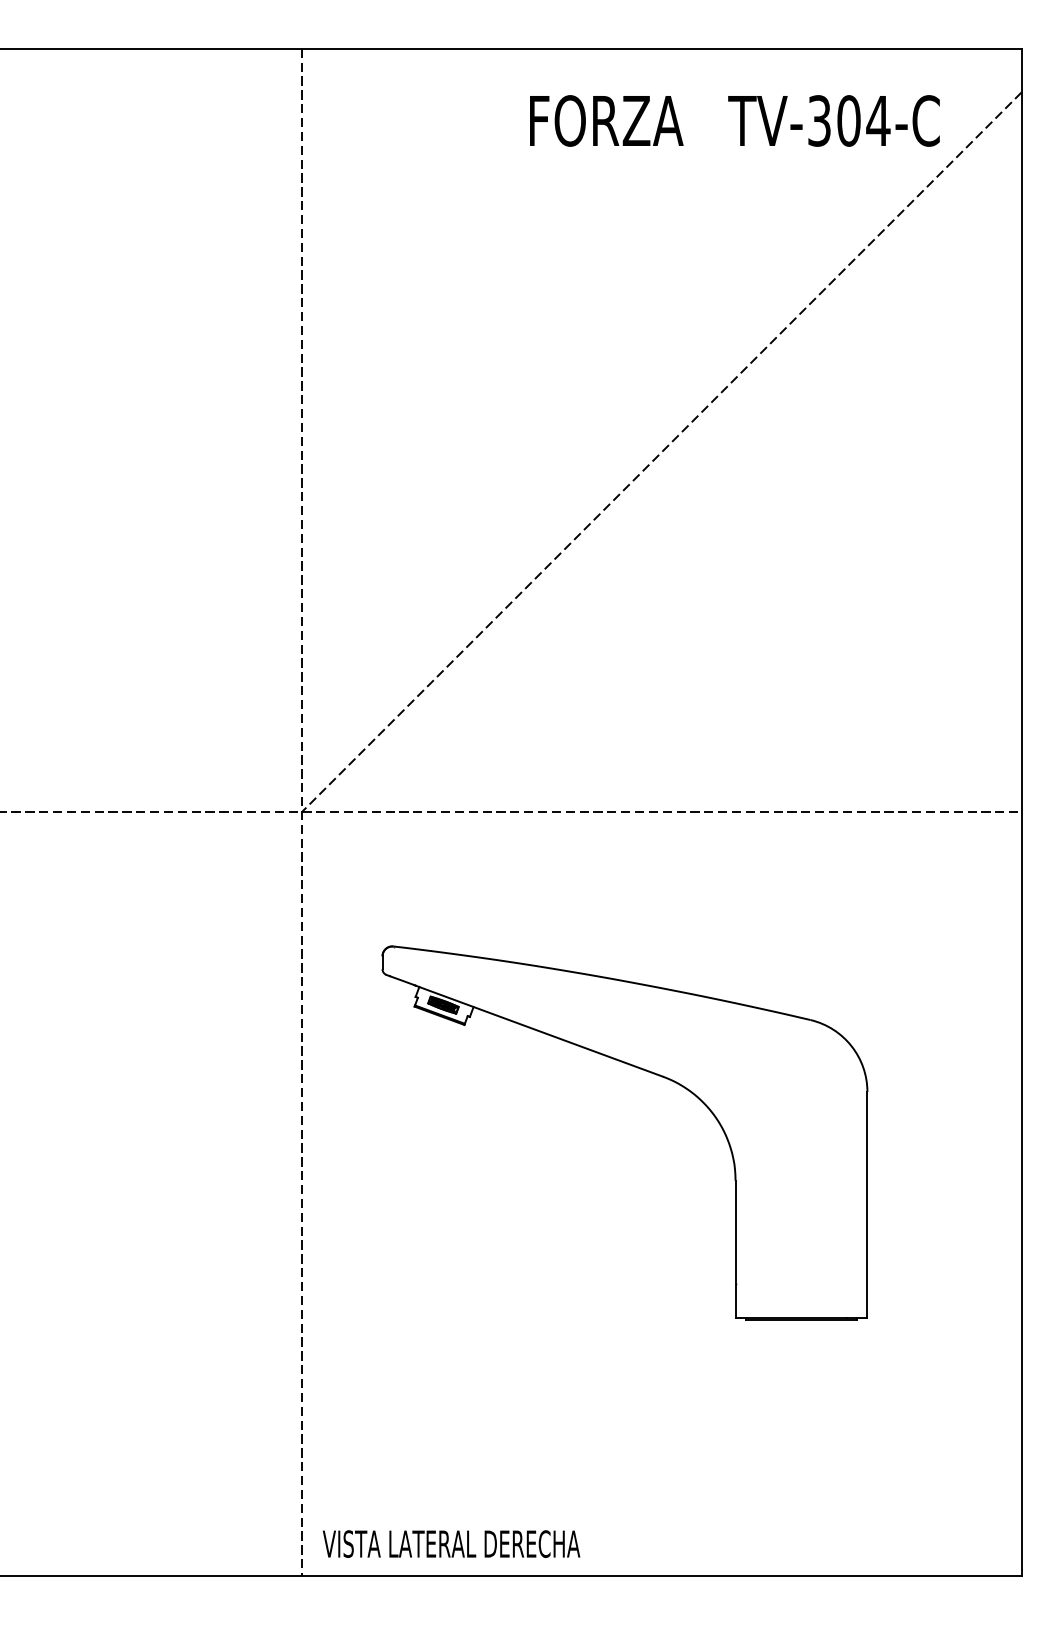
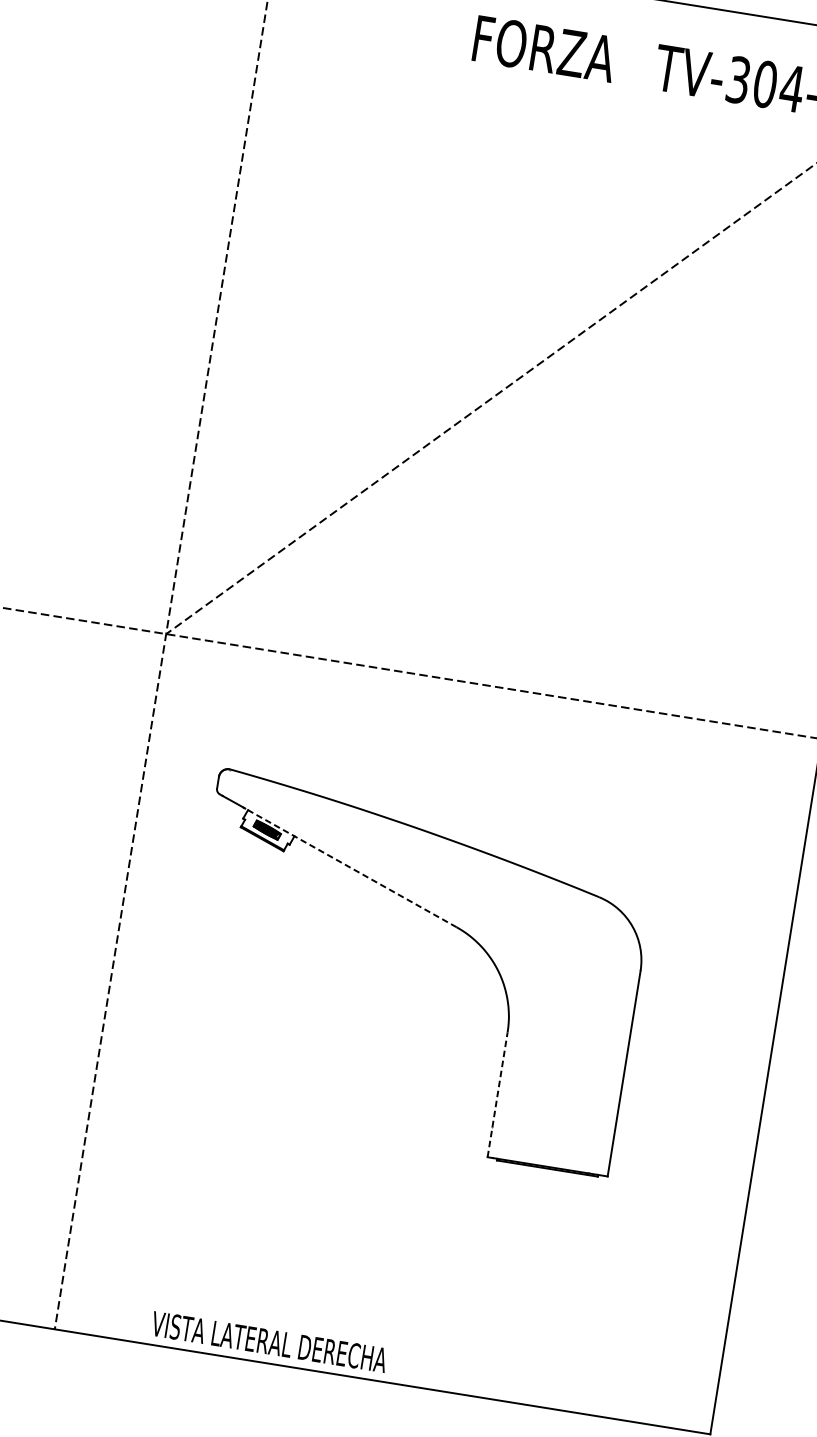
line: (539, 1031) -> (350, 868), solid -> dashed
line: (735, 1248) -> (497, 1094), solid -> dashed
text: (451, 1543) -> (269, 1341), moved

